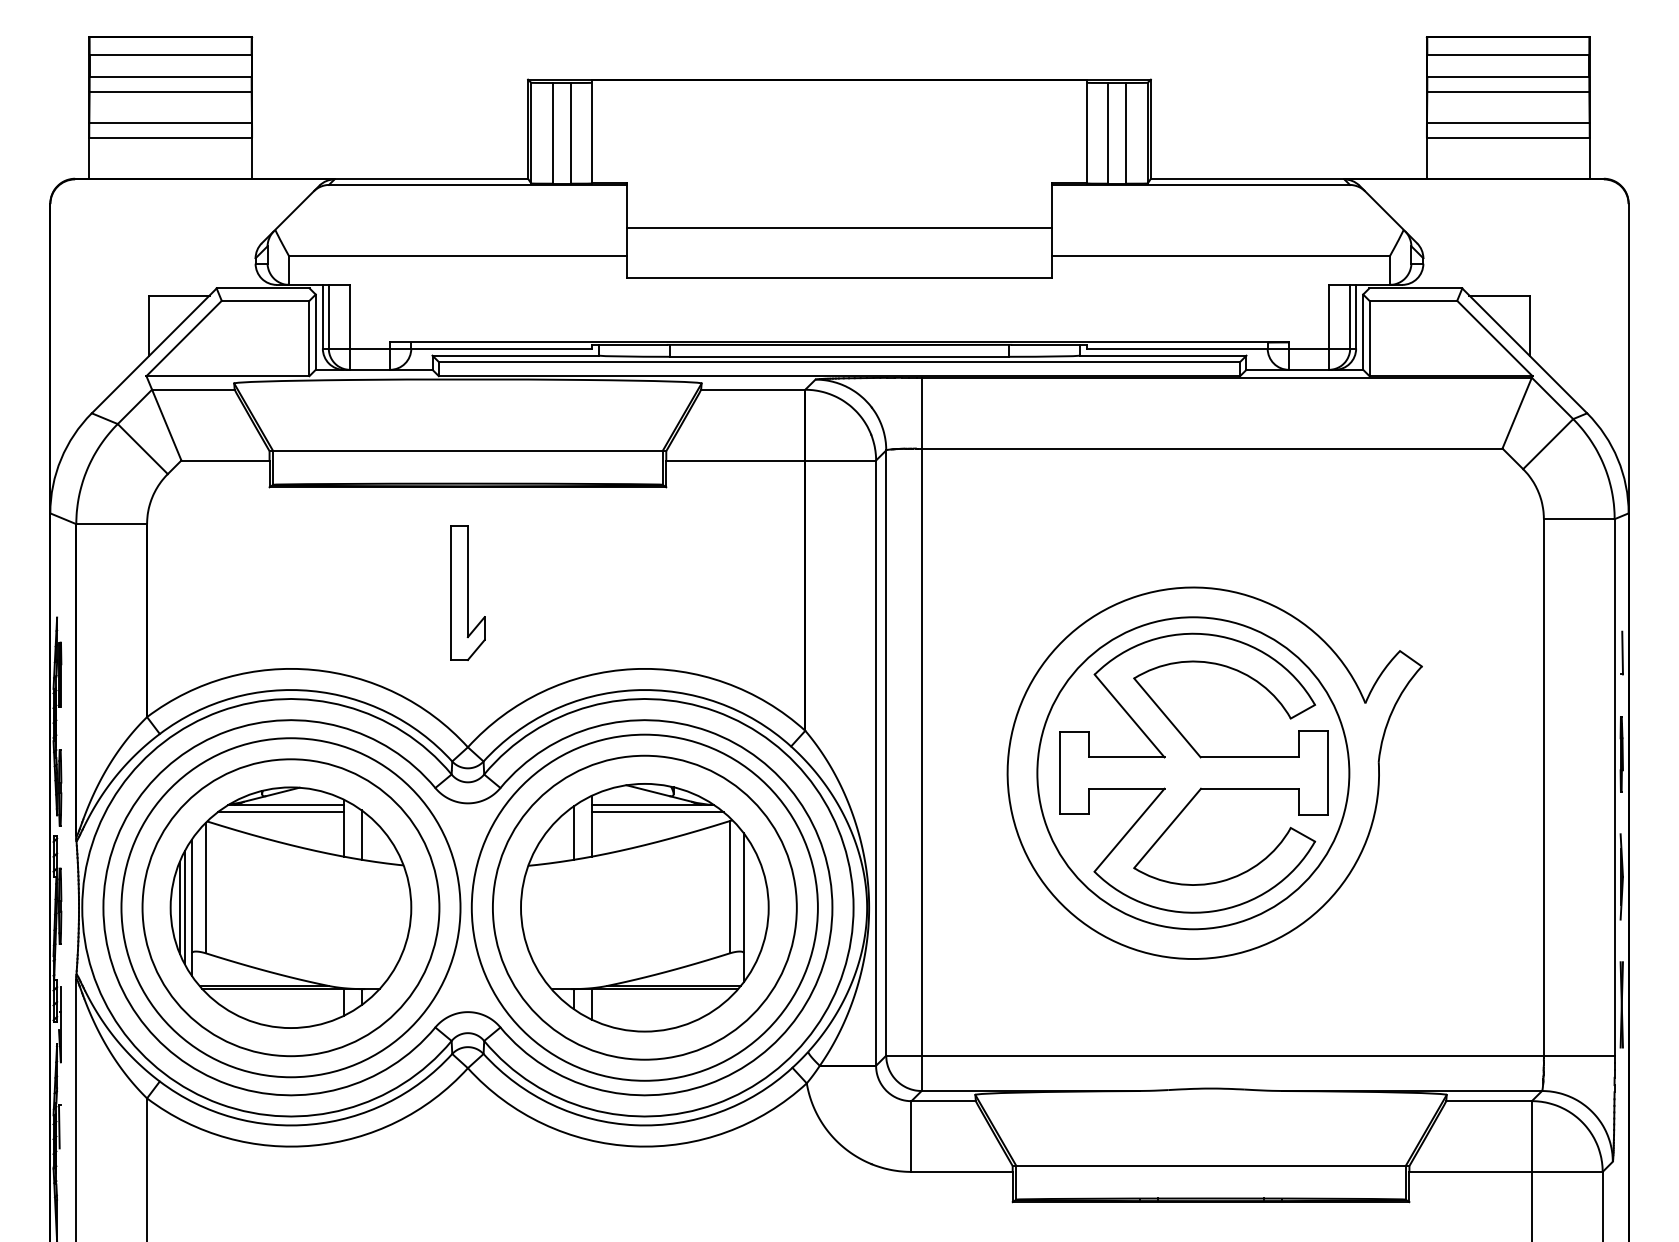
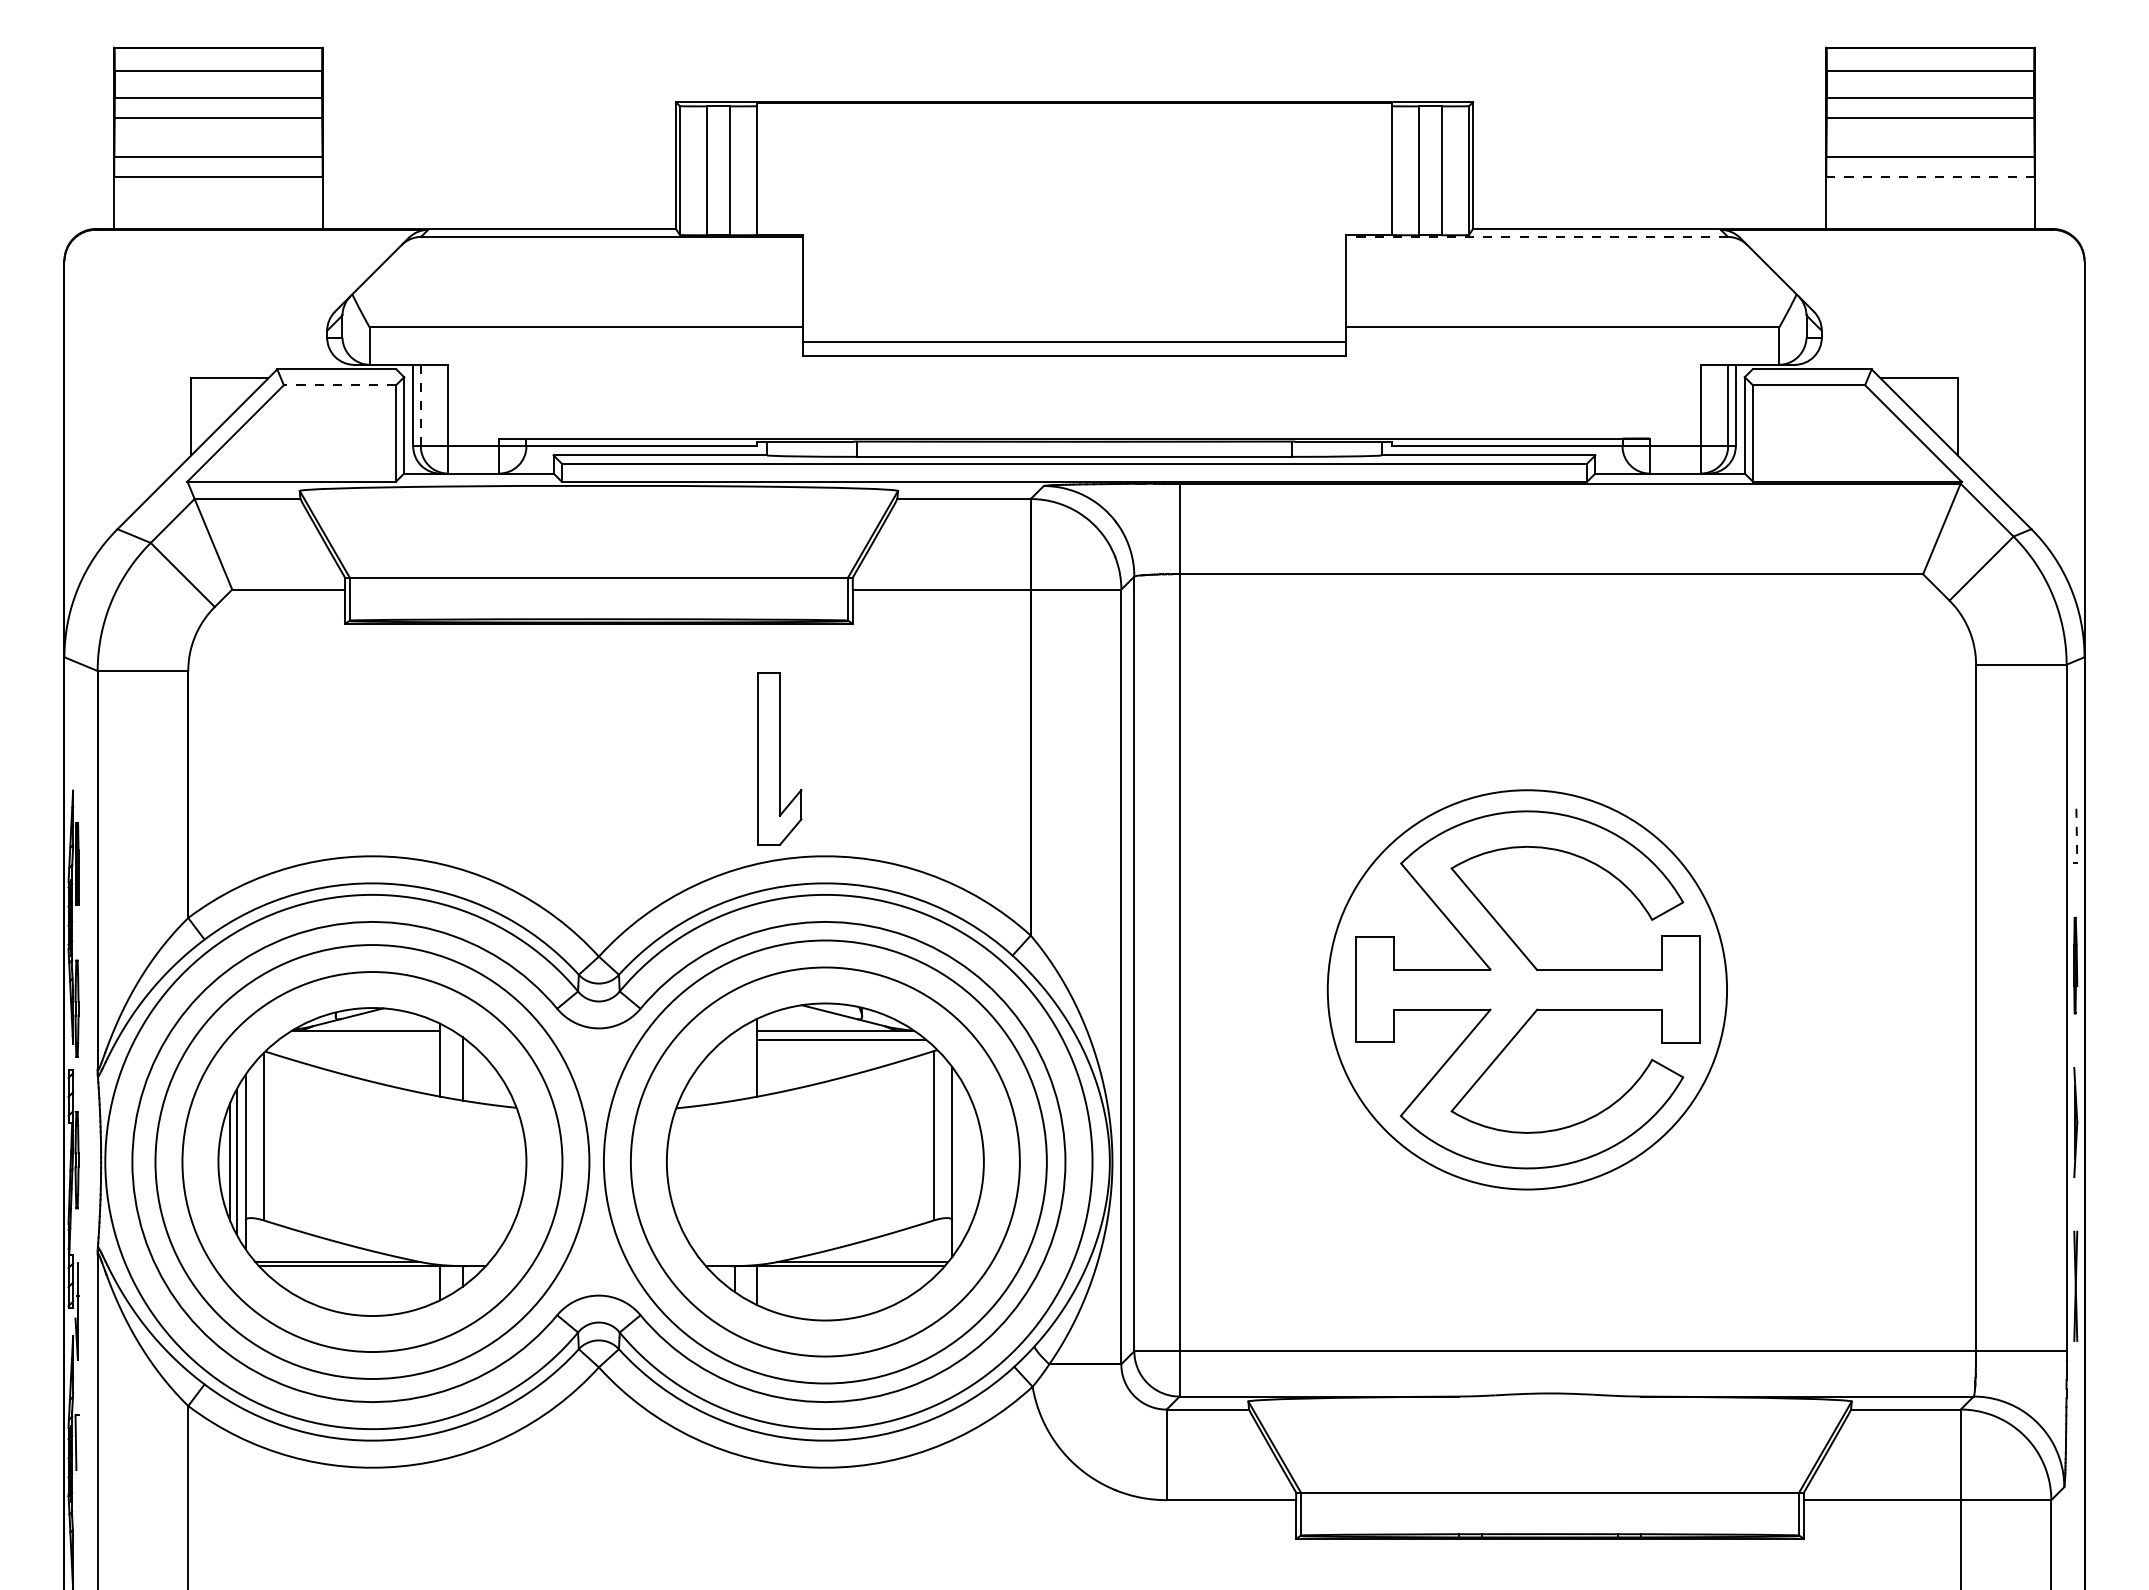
line: (1509, 137) -> (1931, 176), solid -> dashed
line: (1201, 184) -> (1537, 236), solid -> dashed
line: (839, 228) -> (1074, 342), moved
line: (265, 301) -> (339, 385), solid -> dashed
line: (328, 316) -> (420, 405), solid -> dashed
part: (467, 592) -> (779, 758), moved
line: (1622, 653) -> (2076, 836), solid -> dashed
part: (1214, 772) -> (1554, 989), removed
line: (280, 812) -> (359, 1039), removed
line: (573, 832) -> (734, 1065), removed

